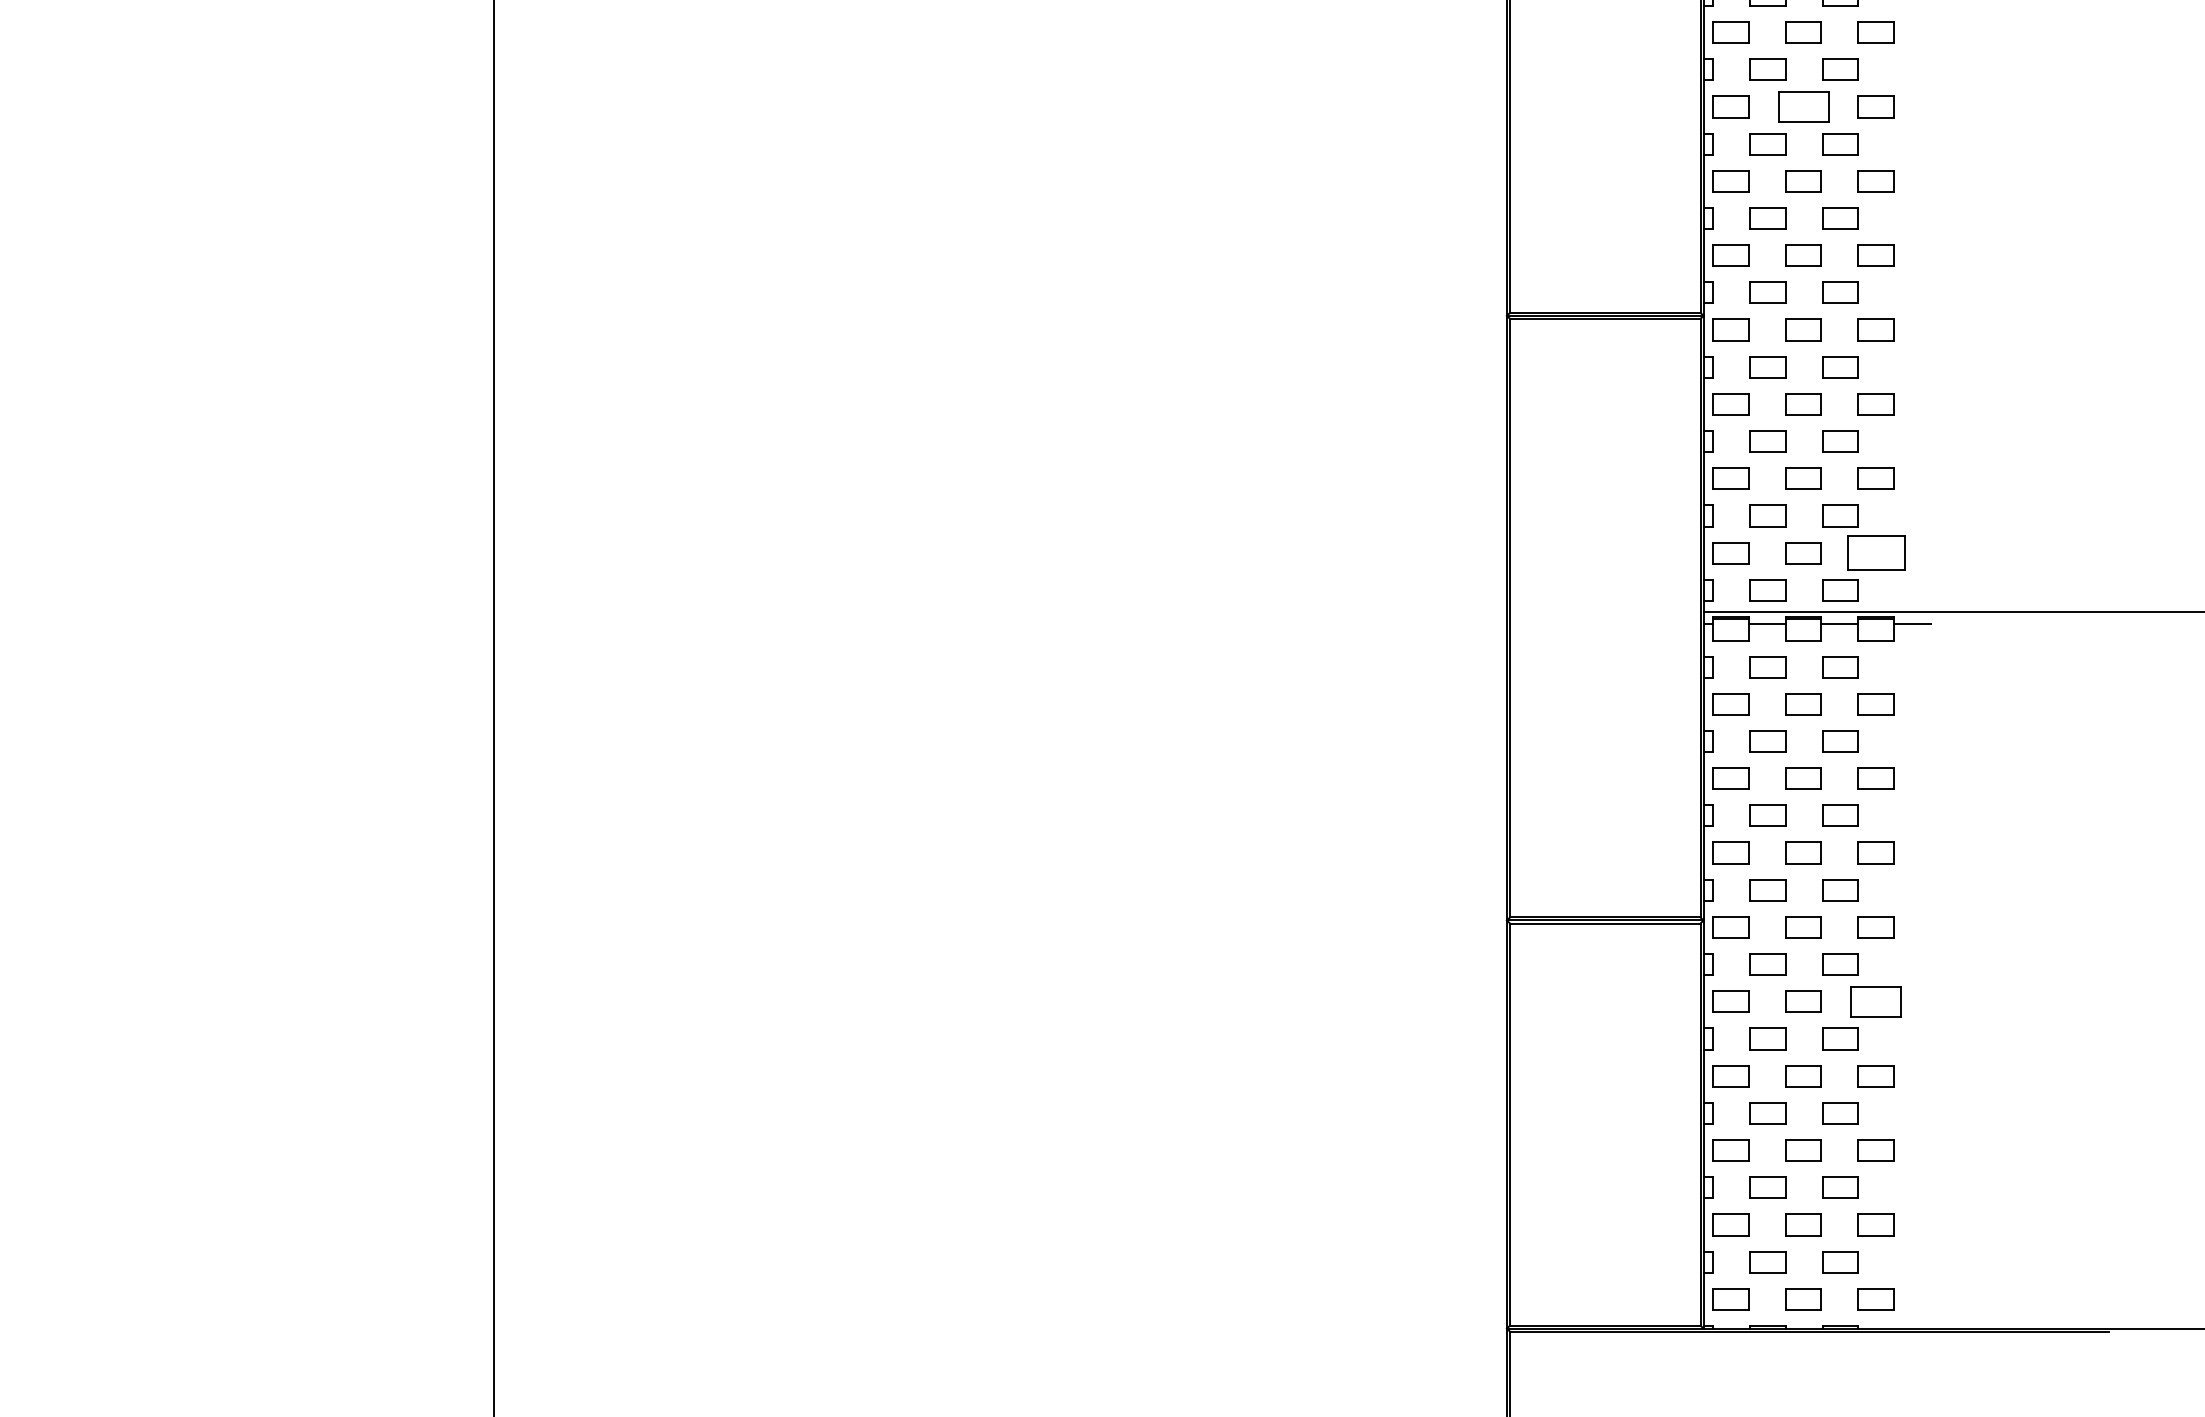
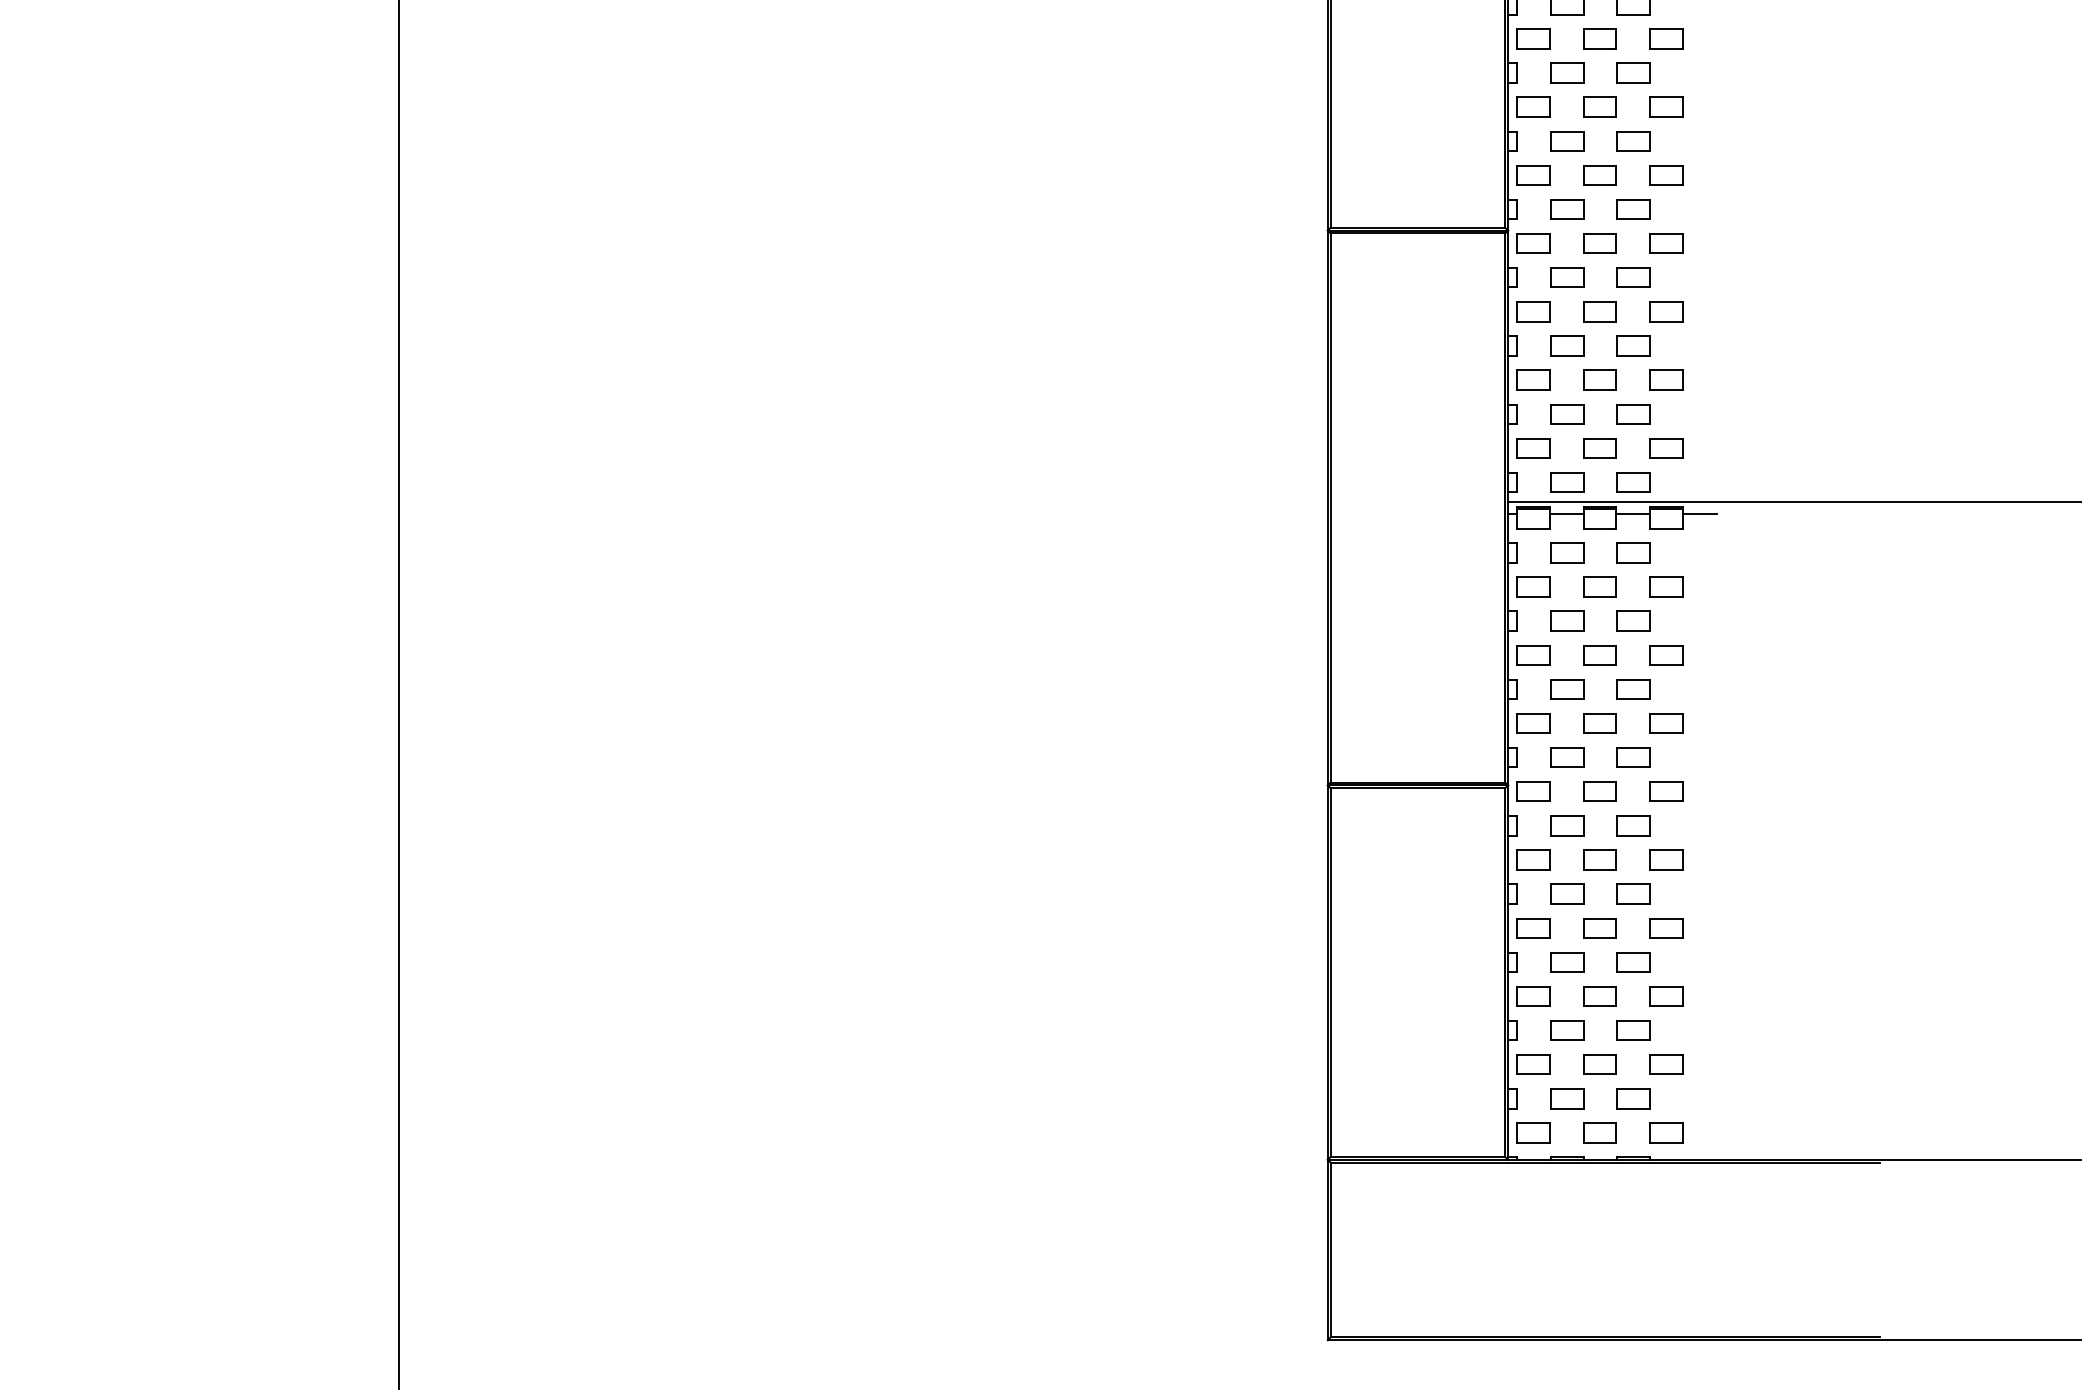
part: (1803, 106) -> (1599, 38), size x0.71
part: (1876, 553) -> (1666, 448), size x0.62
part: (1876, 1001) -> (1666, 859), size x0.71

